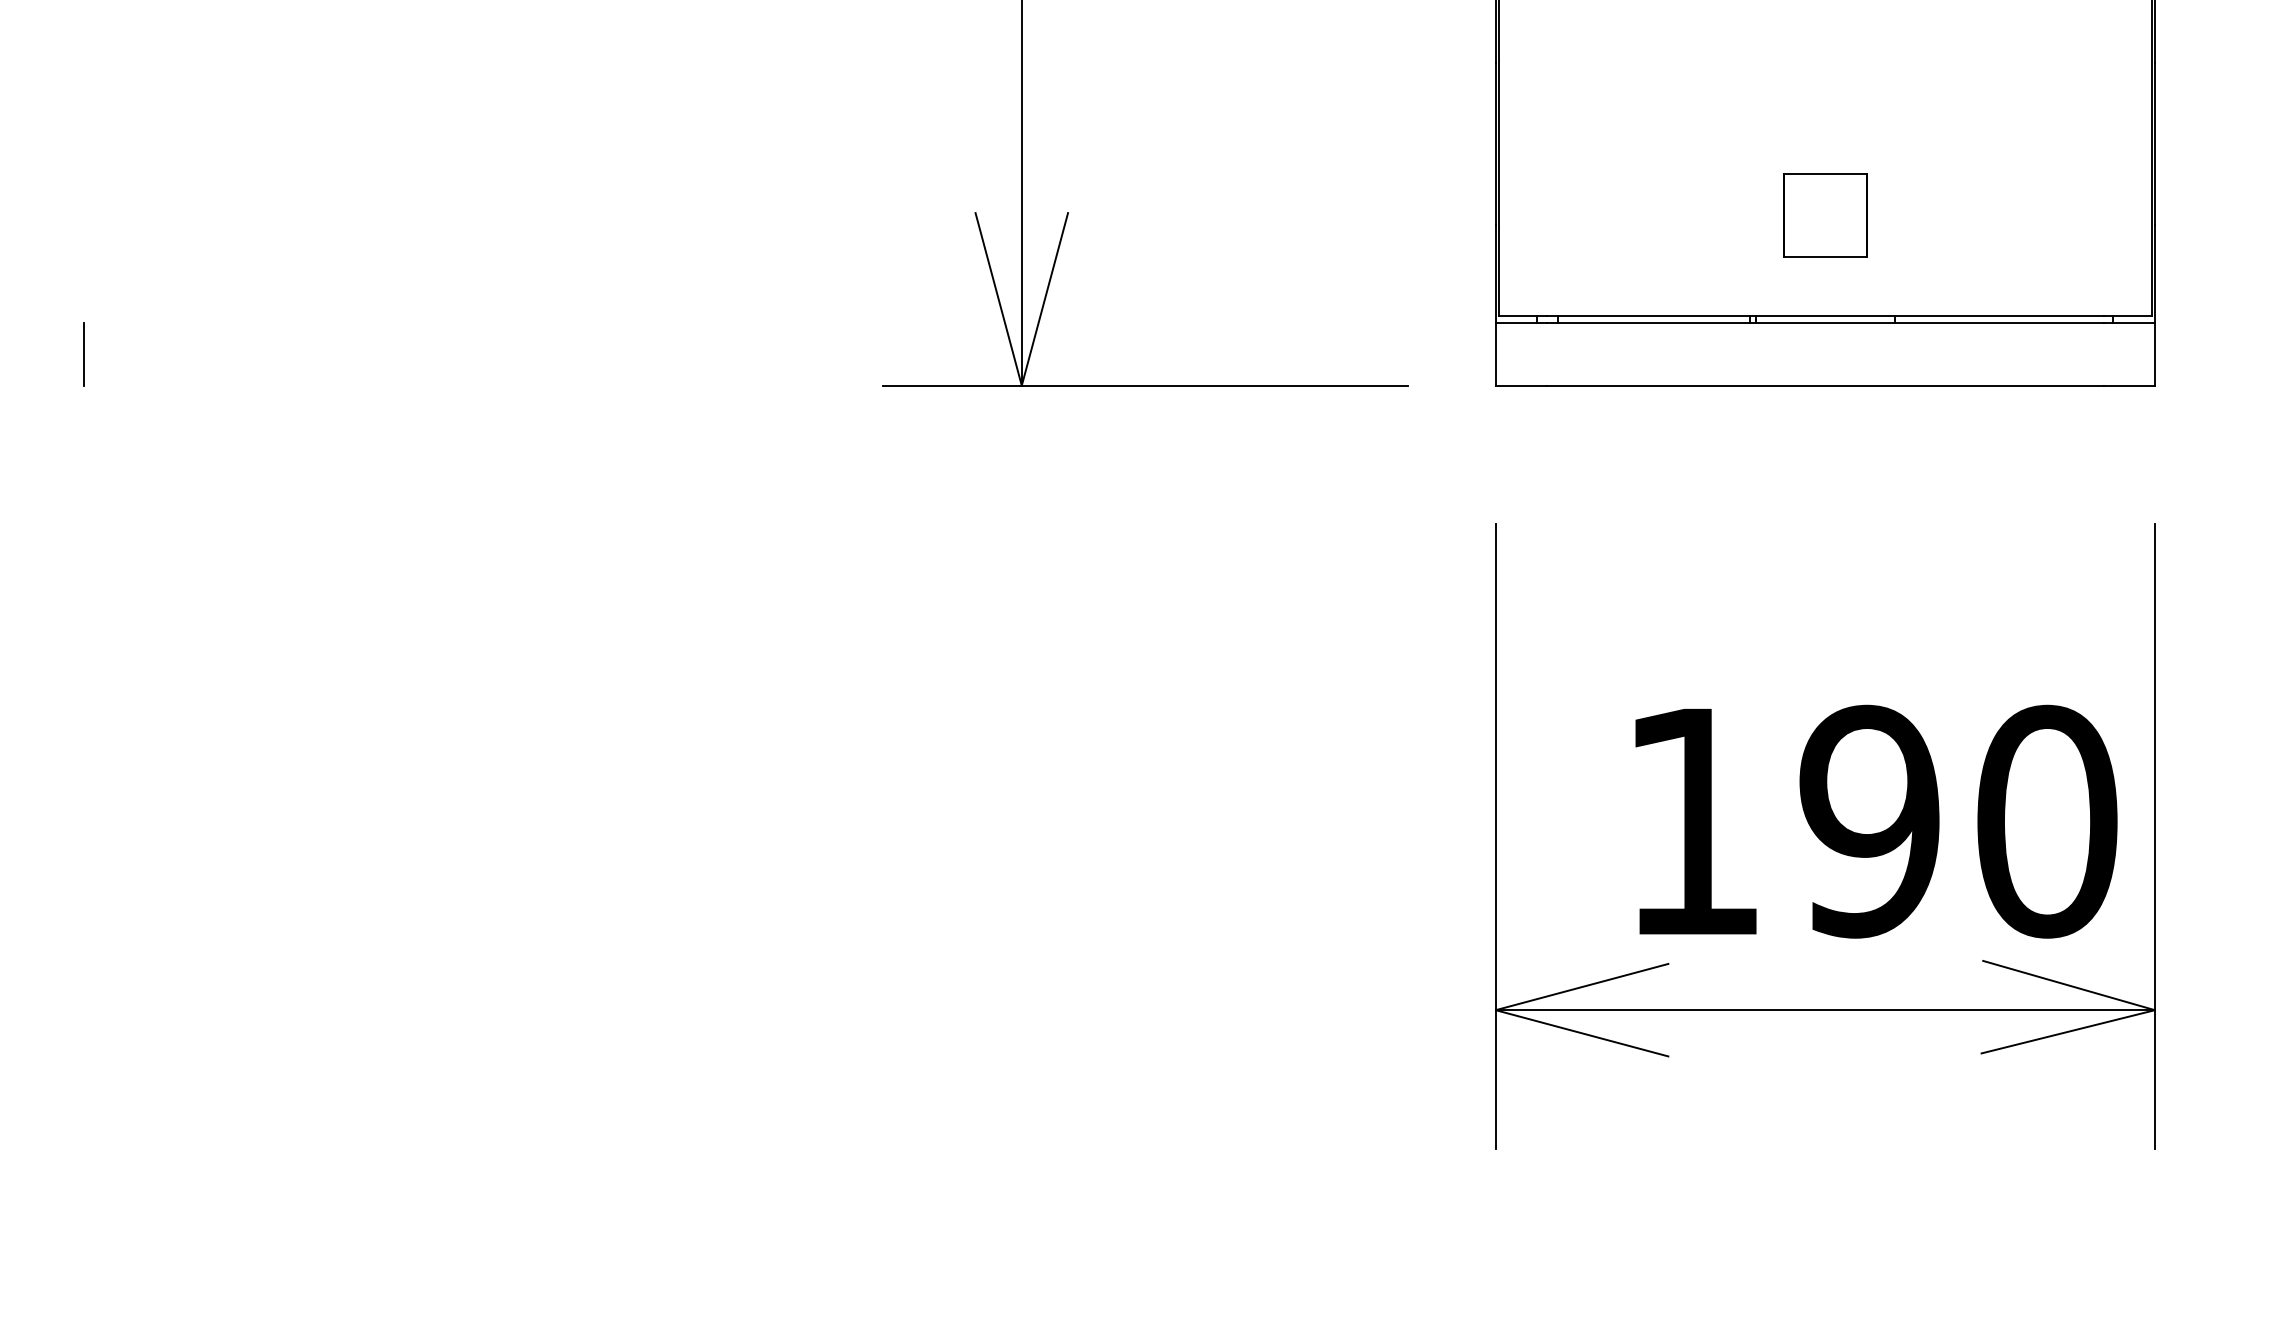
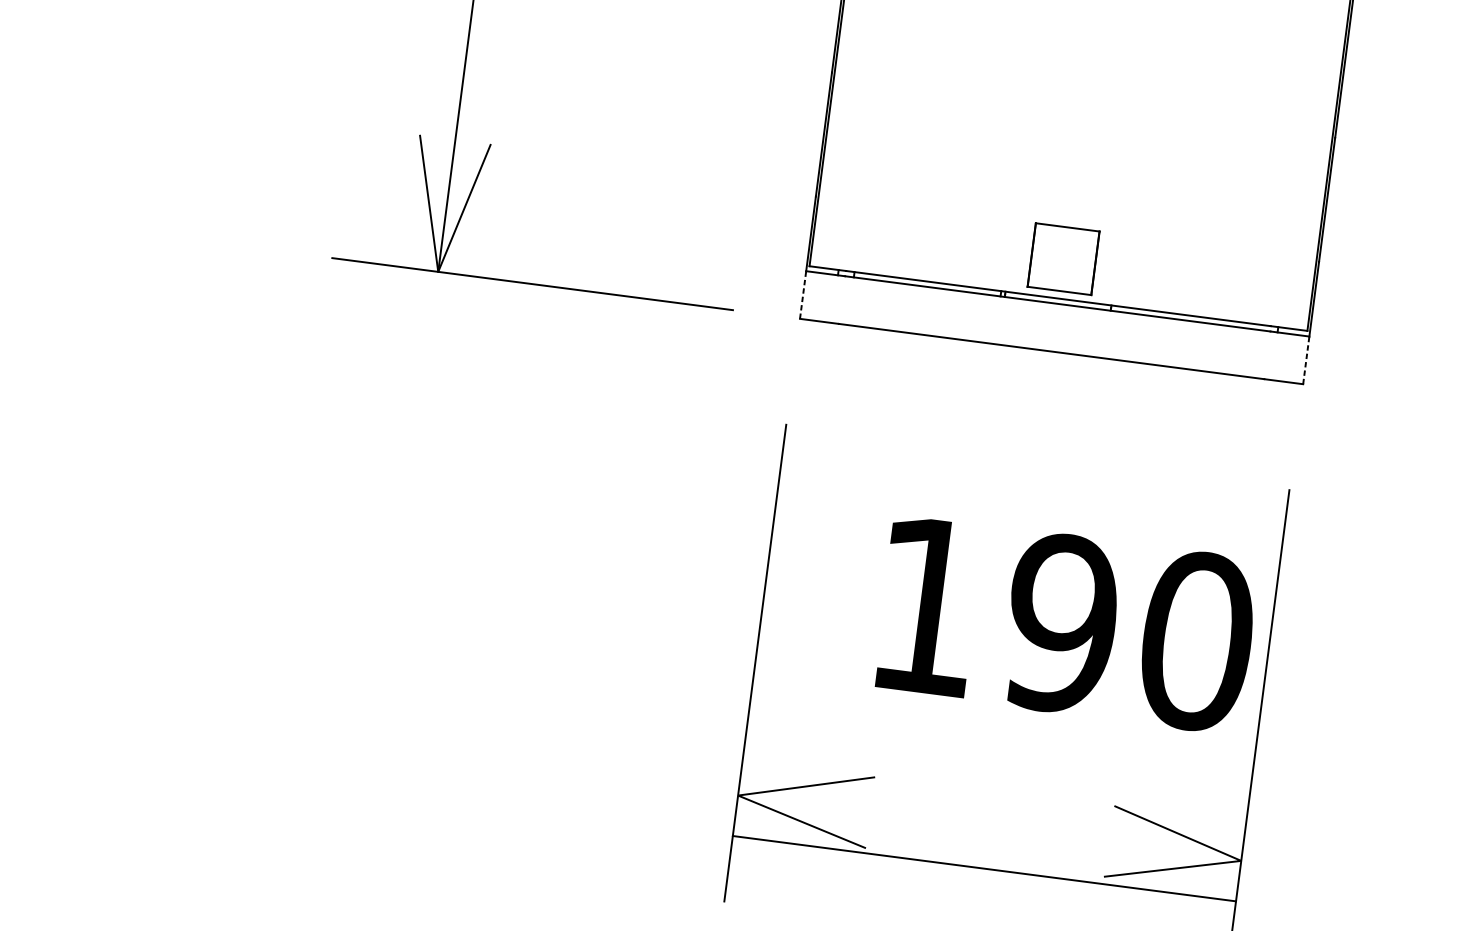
part: (1825, 215) -> (1063, 259), moved
line: (1495, 353) -> (803, 294), solid -> dashed
line: (2154, 353) -> (1306, 359), solid -> dashed
text: (1876, 821) -> (1066, 624), moved
line: (1824, 1010) -> (983, 868), moved

